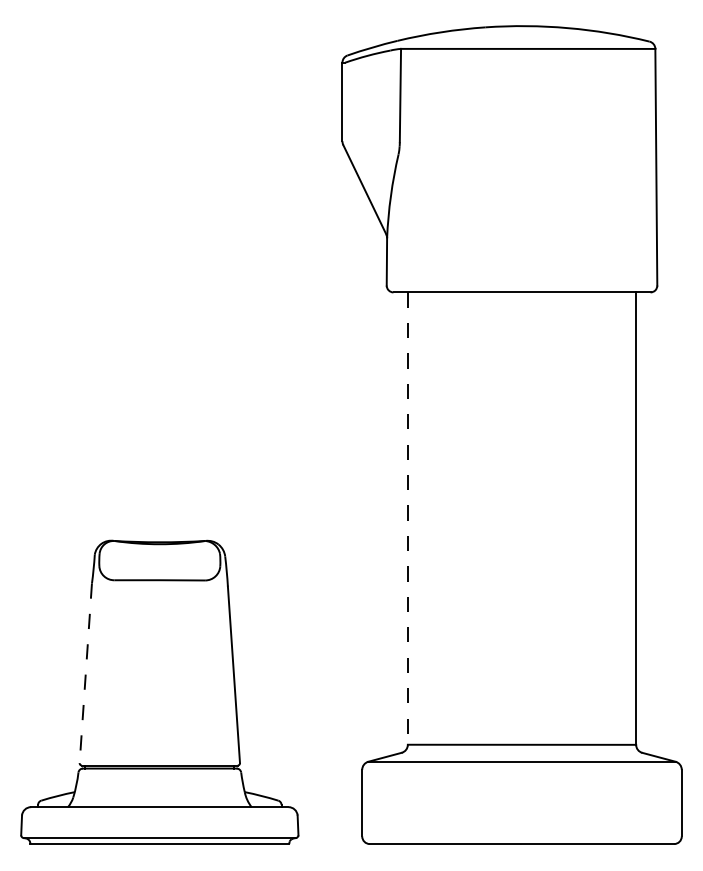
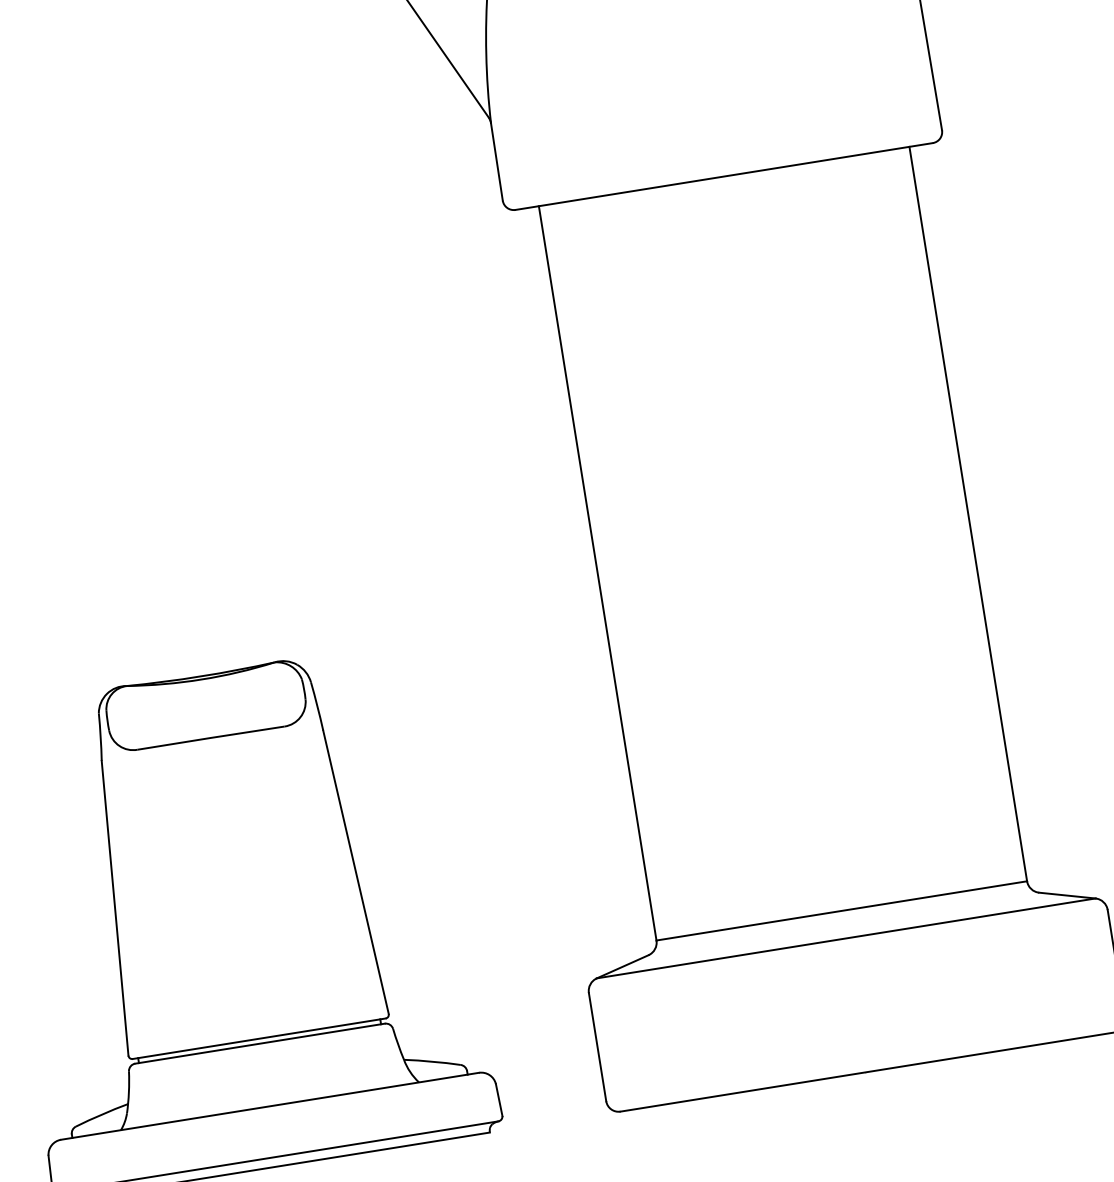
line: (407, 519) -> (597, 574), dashed -> solid
line: (85, 673) -> (114, 908), dashed -> solid

